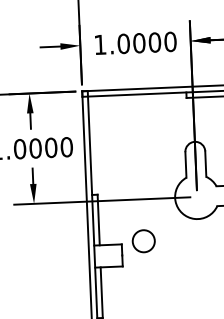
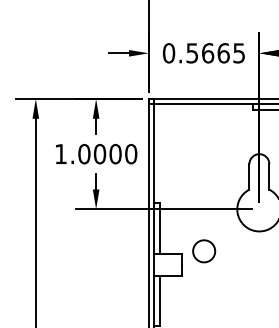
text: (134, 43) -> (203, 53), 1.0000 -> 0.5665

